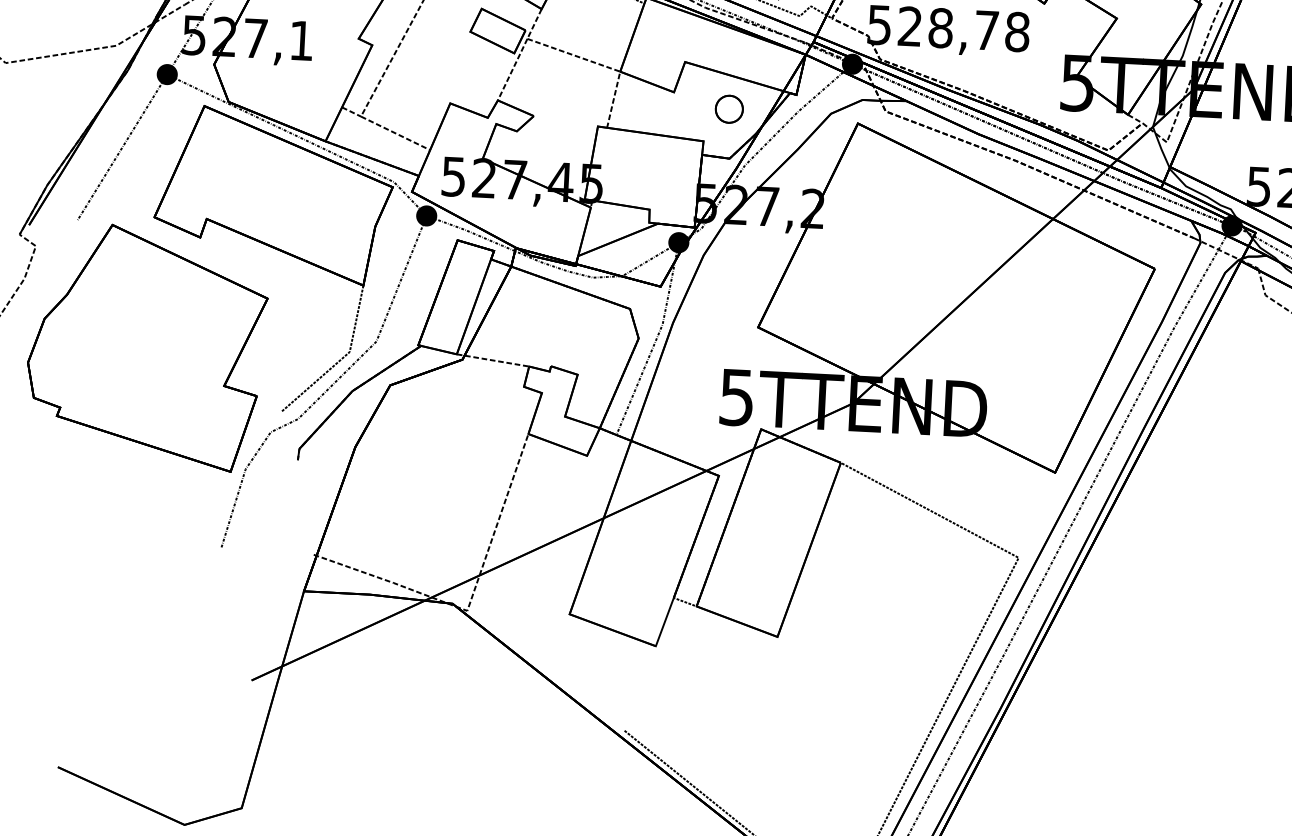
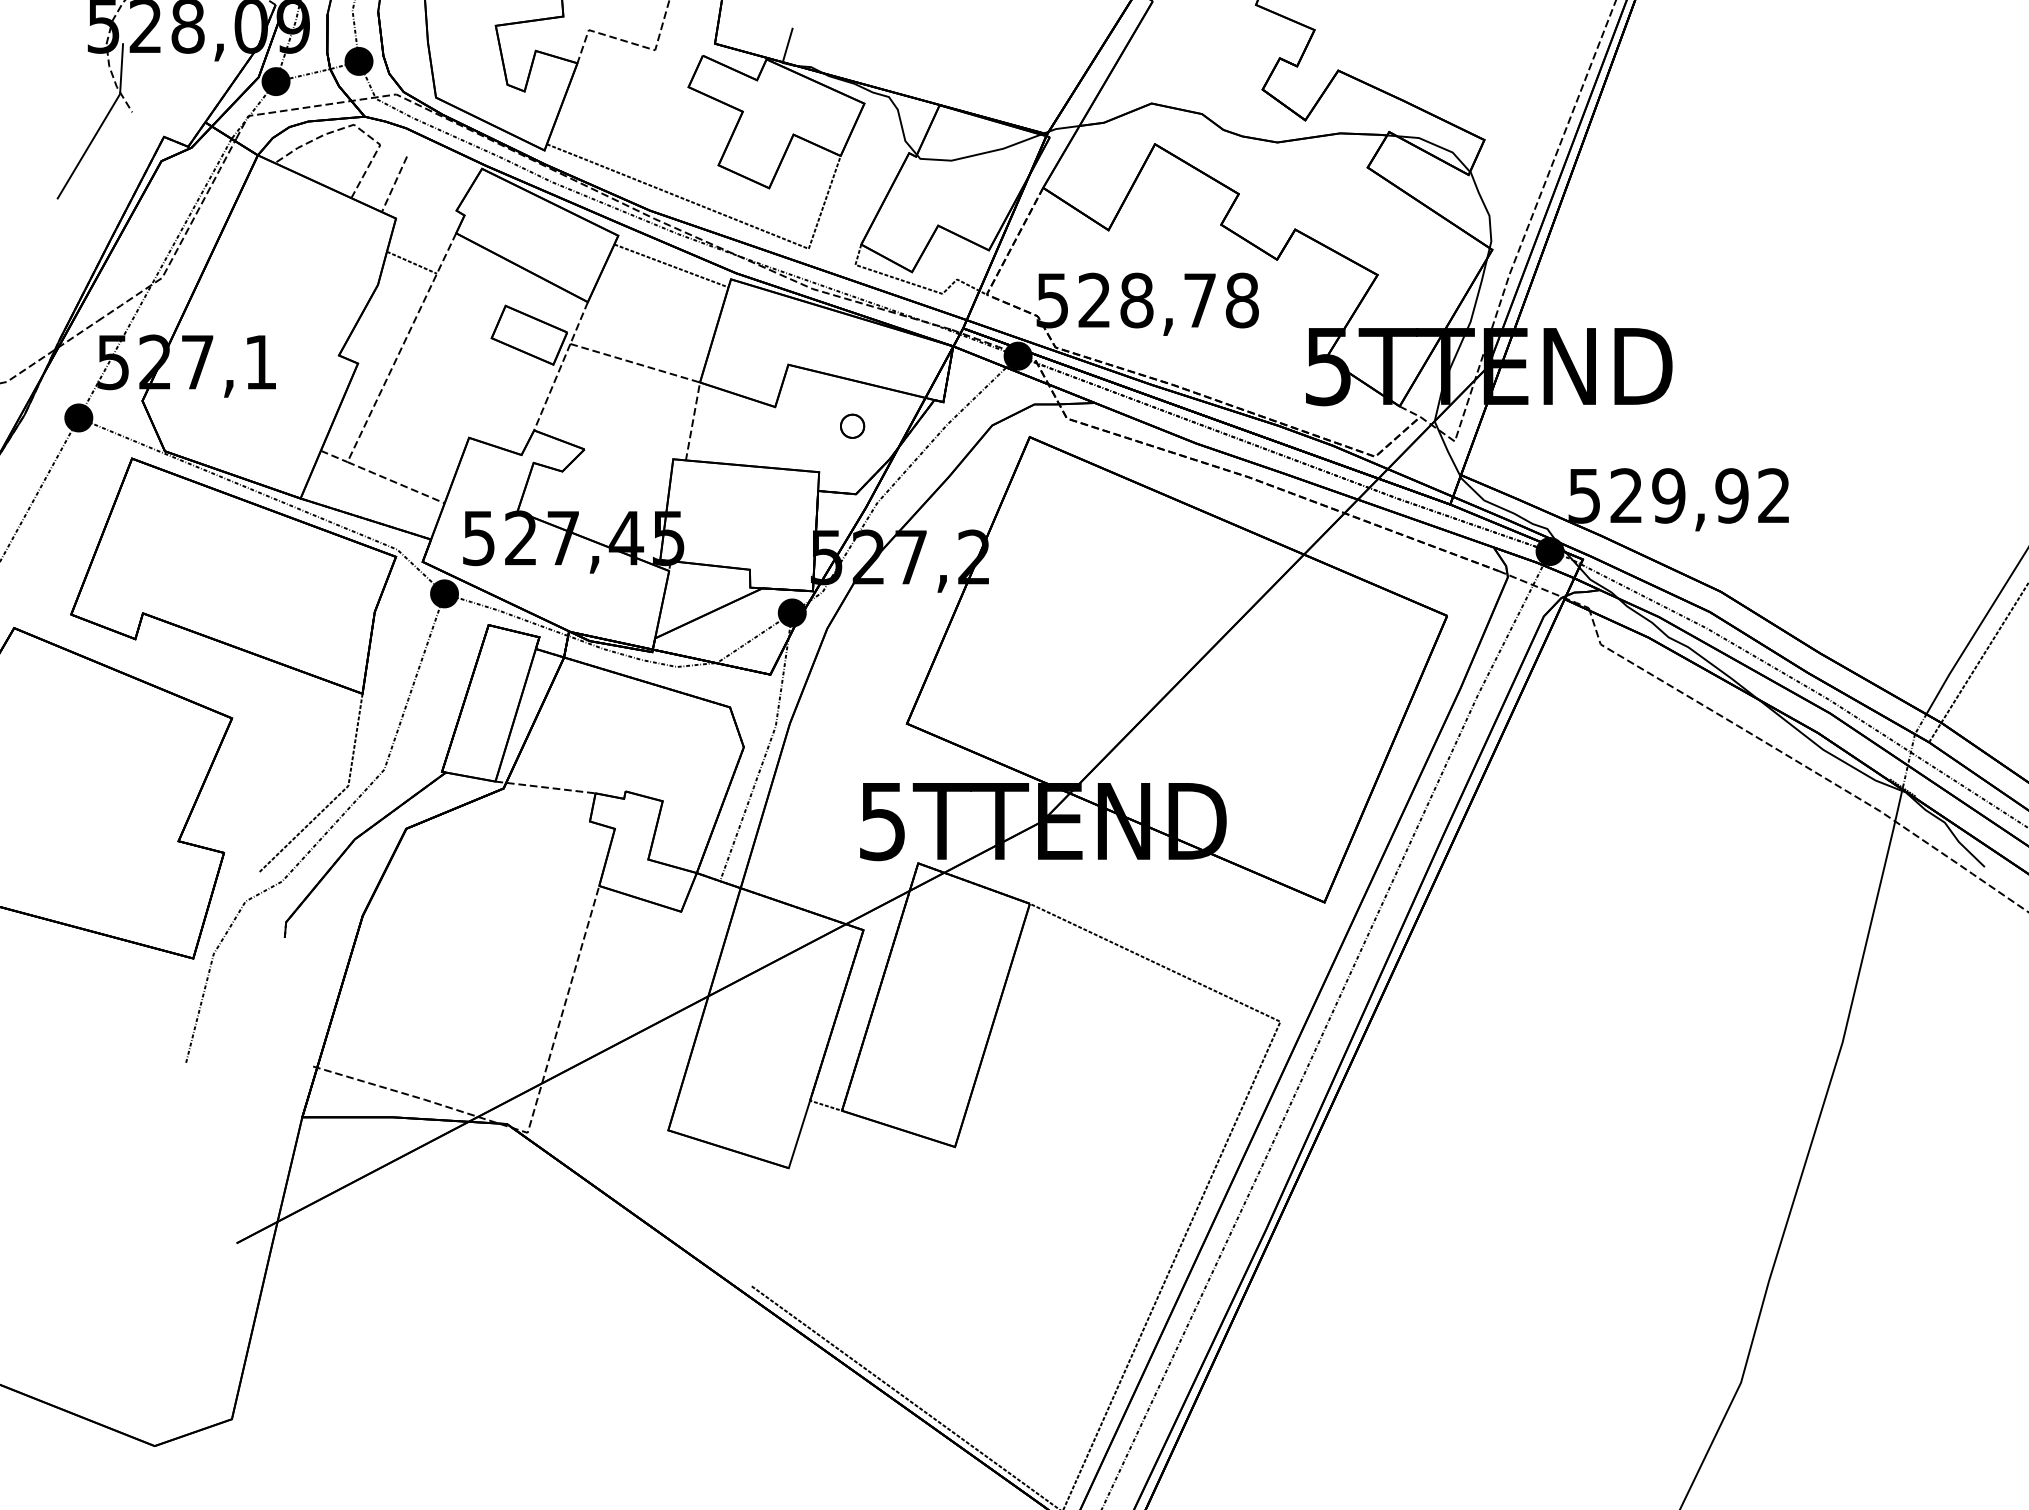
part: (729, 108) -> (852, 425), size x0.62

